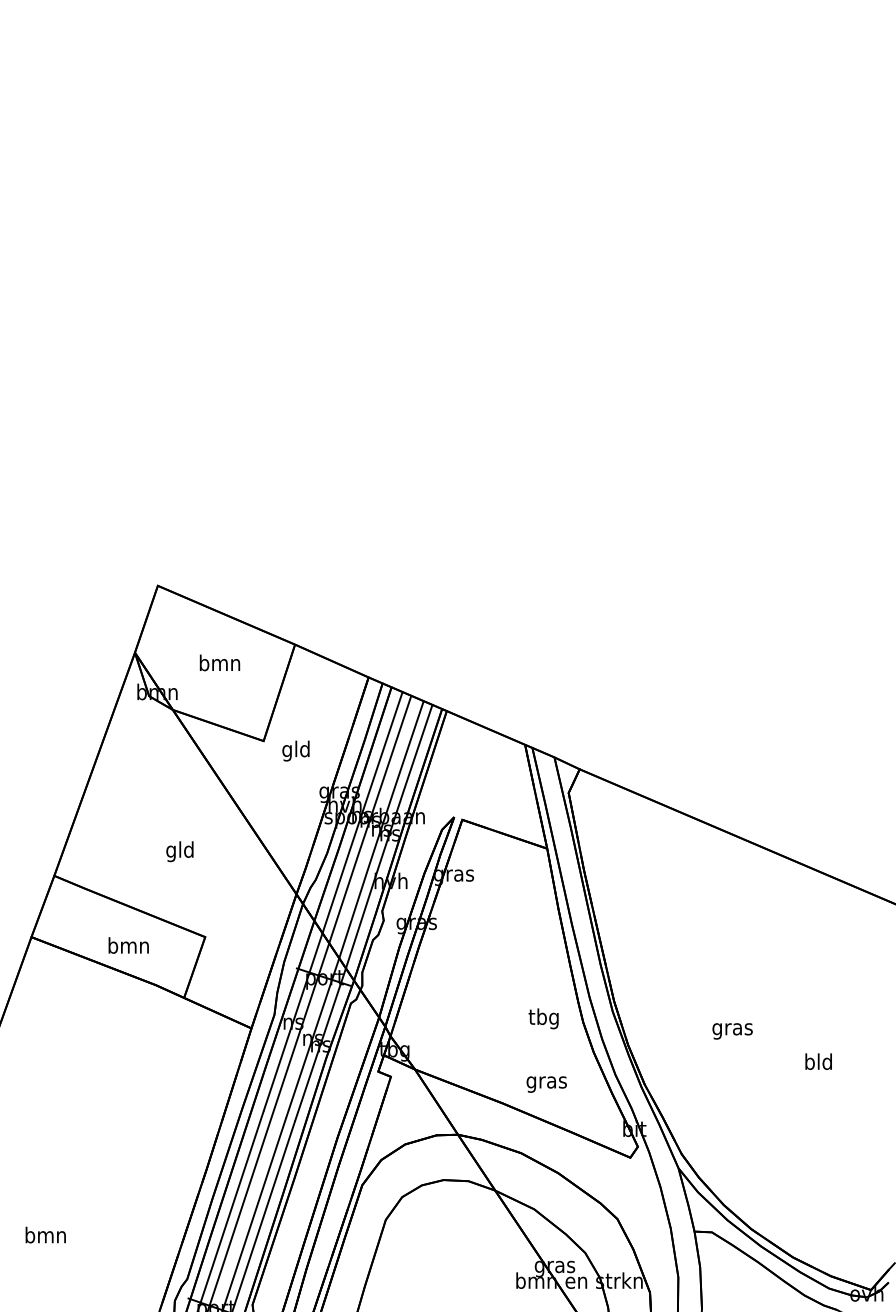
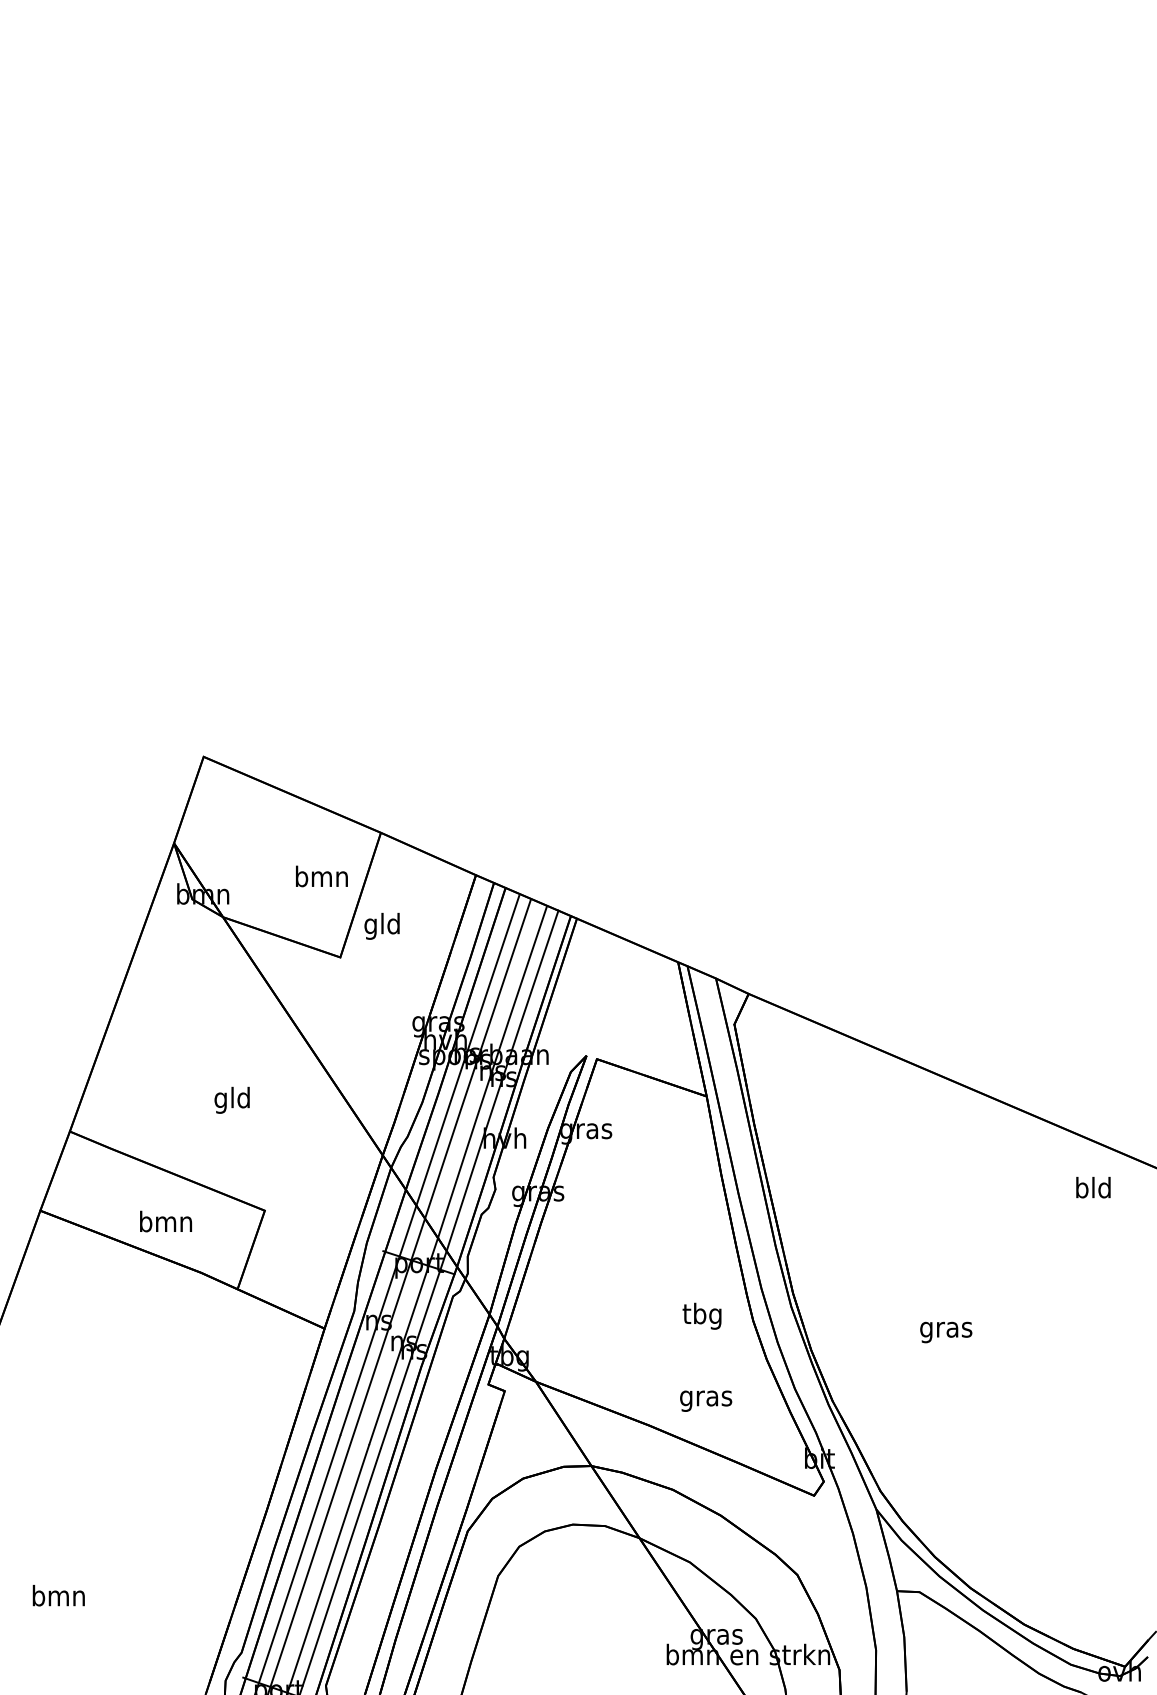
text: (219, 662) -> (321, 876), moved
text: (295, 750) -> (381, 925), moved
text: (818, 1061) -> (1093, 1187), moved

